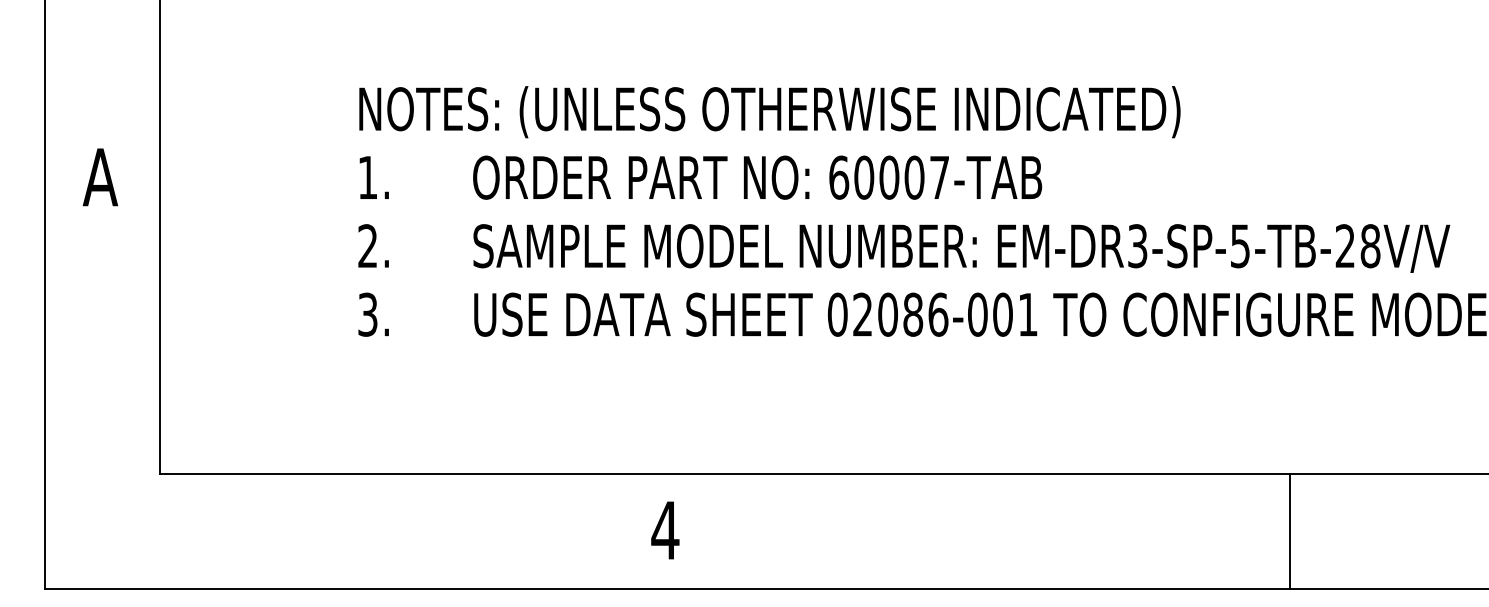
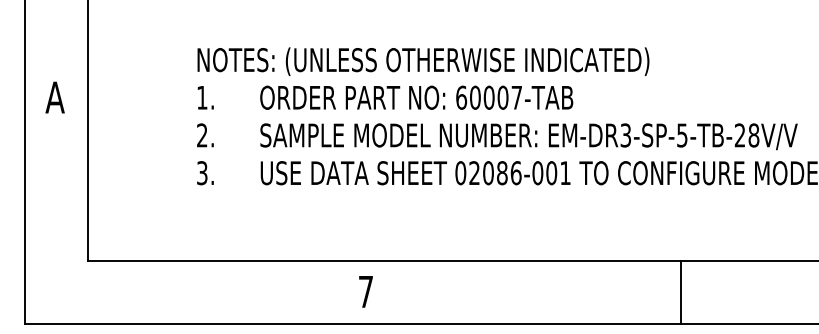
text: (664, 529) -> (365, 291), 4 -> 7
line: (1289, 531) -> (680, 292), moved

